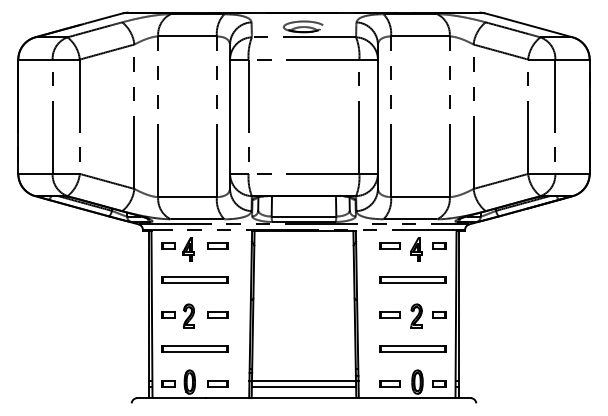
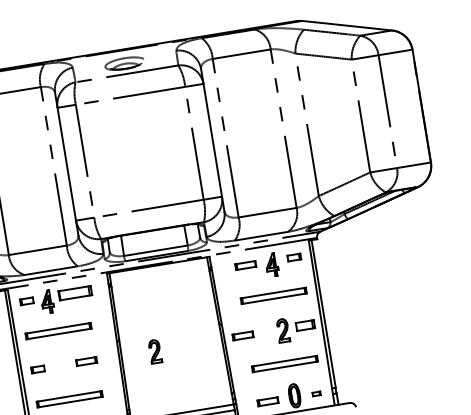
part: (217, 245) -> (75, 293), size x1.6
part: (389, 314) -> (242, 335), moved
part: (439, 314) -> (305, 325), size x1.4
part: (188, 315) -> (154, 351), moved
part: (439, 383) -> (316, 393), size x0.6

